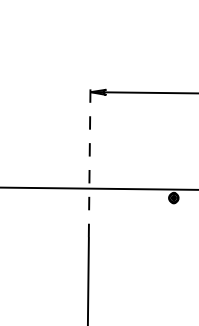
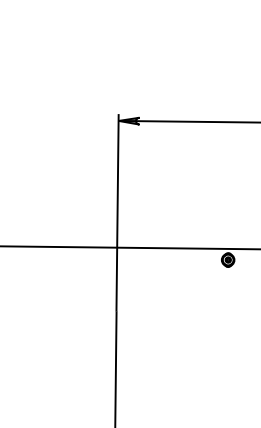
line: (89, 161) -> (117, 212), dashed -> solid

